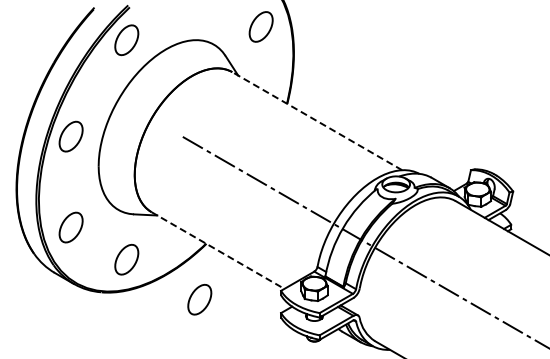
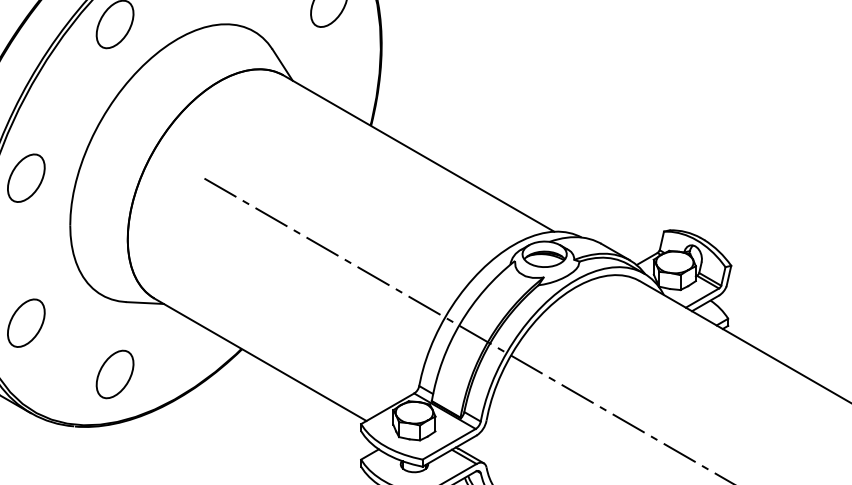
line: (316, 120) -> (417, 152), dashed -> solid
line: (217, 250) -> (259, 359), dashed -> solid
part: (199, 299) -> (231, 437), removed

